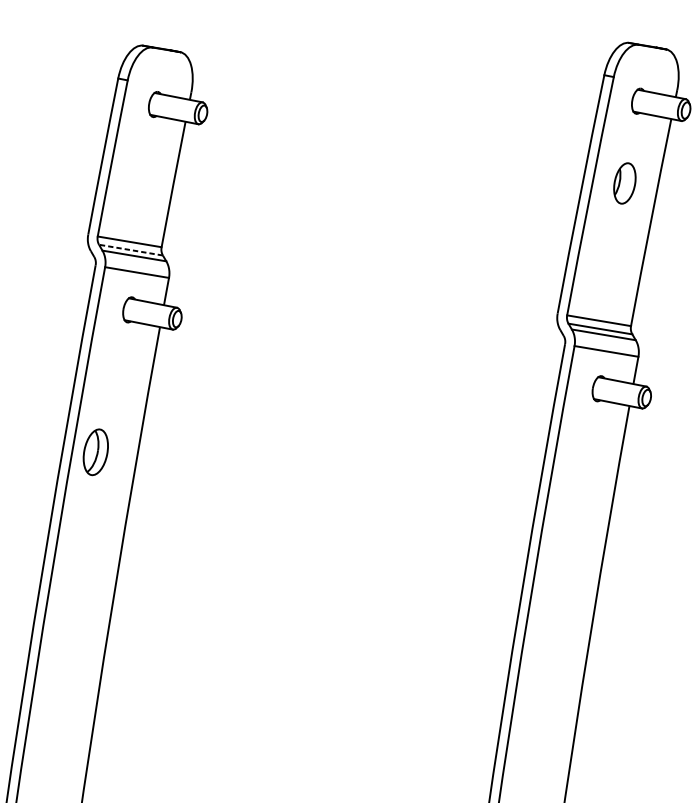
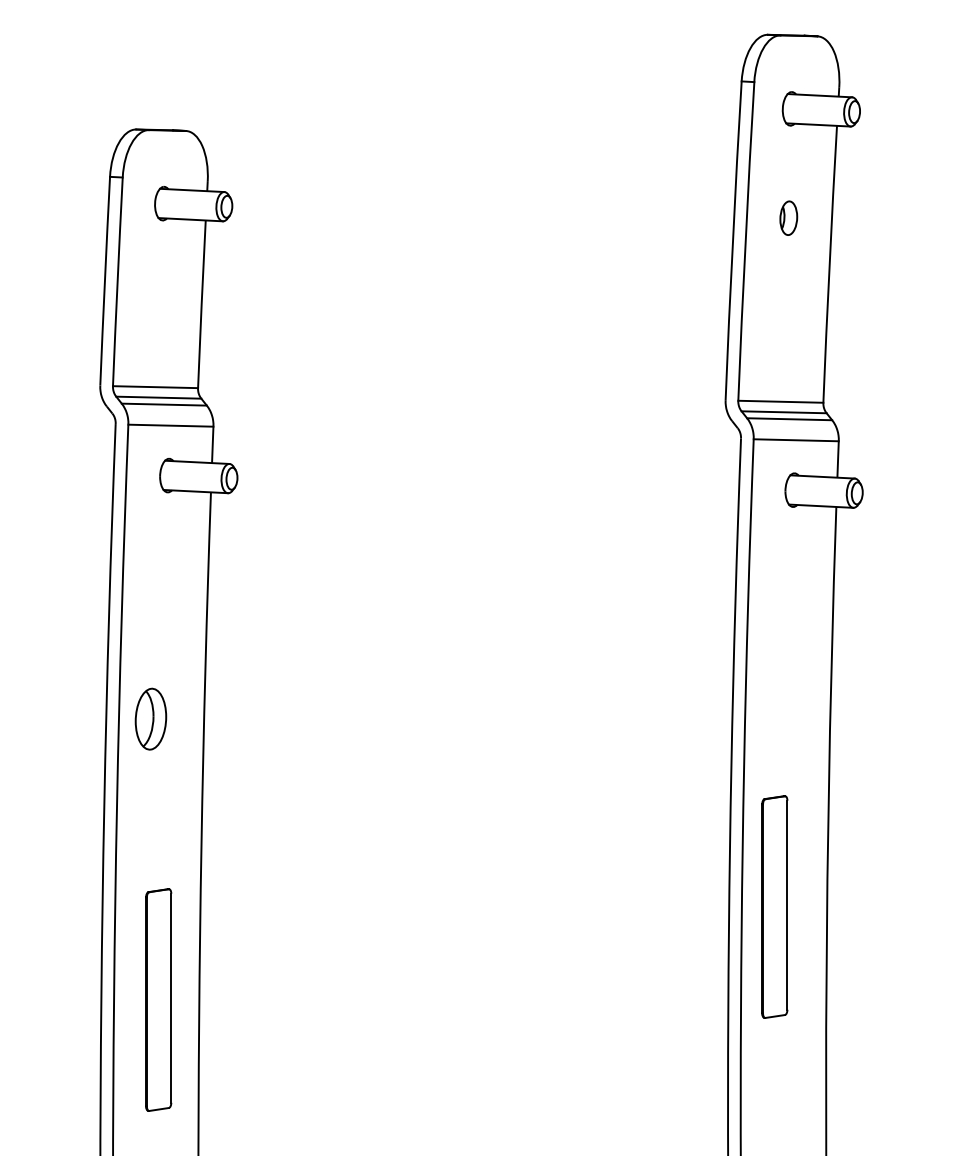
part: (624, 182) -> (788, 217), size x0.62
line: (130, 249) -> (158, 397), dashed -> solid
part: (95, 451) -> (150, 718), moved
part: (539, 700) -> (774, 906), added
part: (65, 703) -> (158, 999), added

